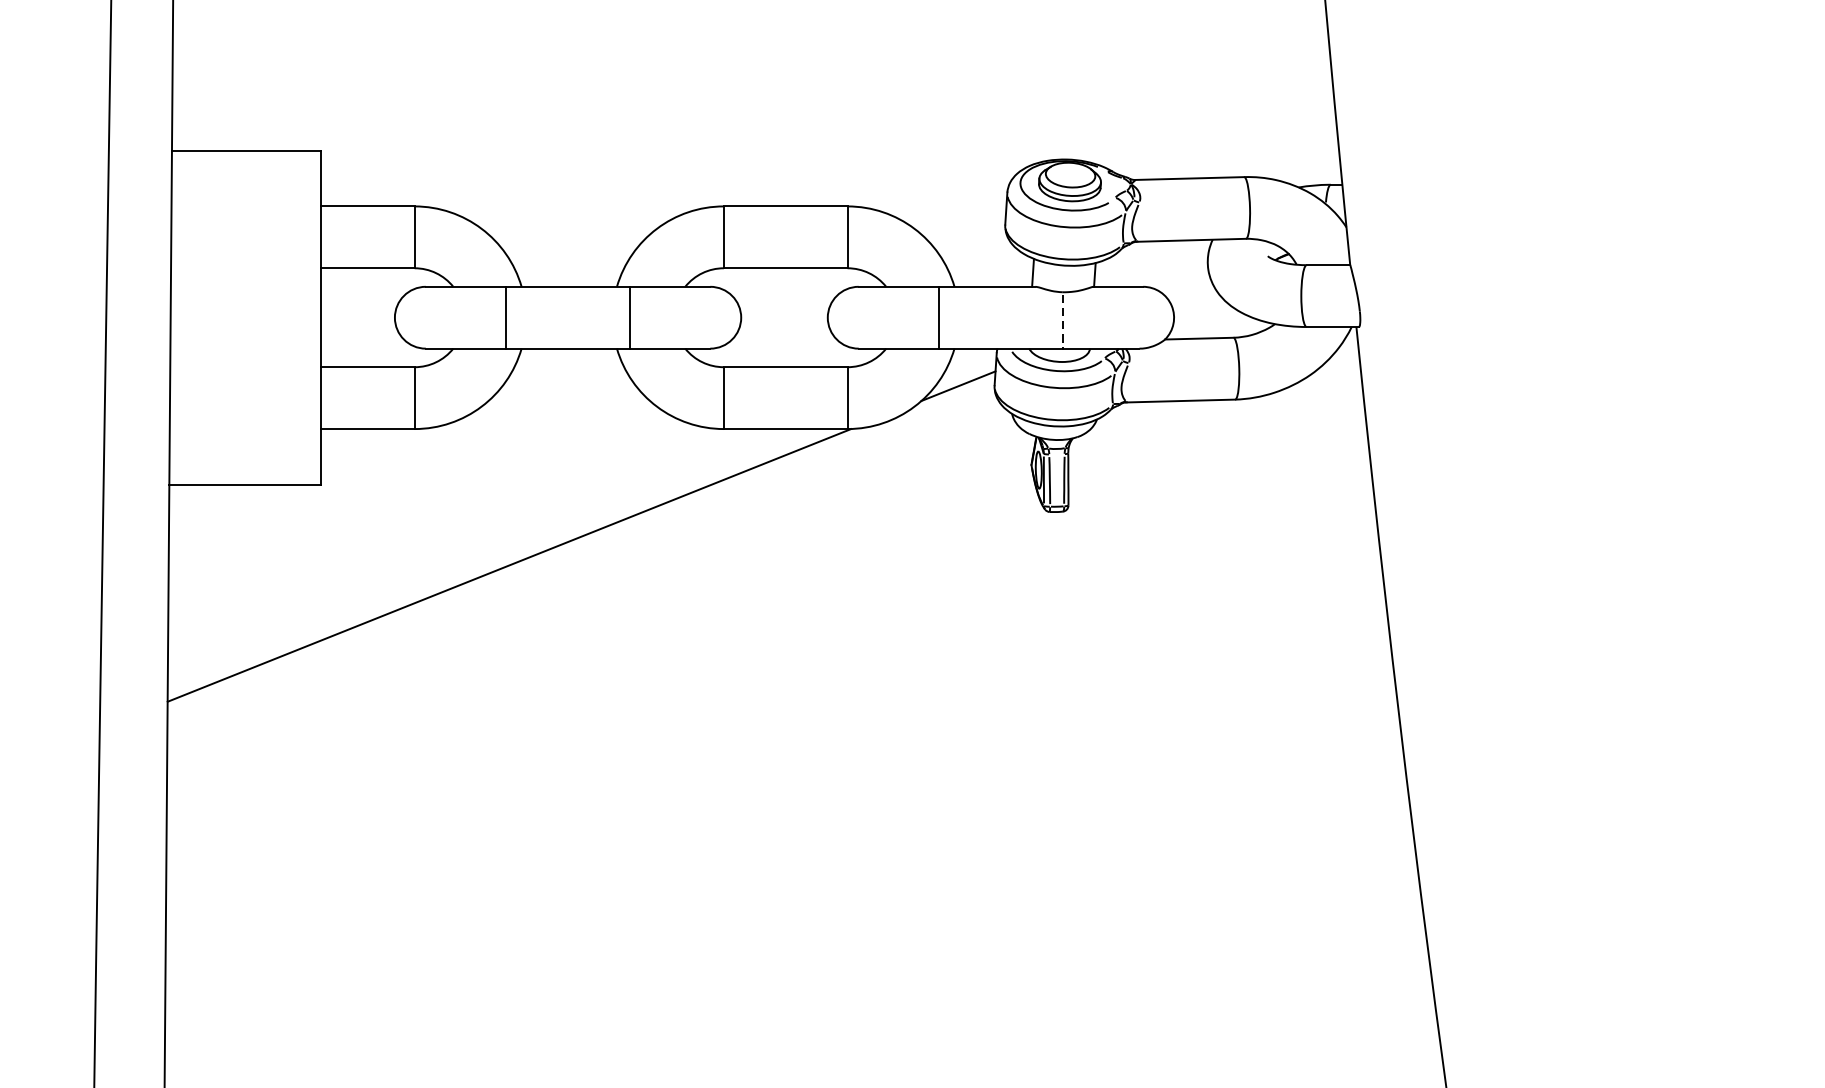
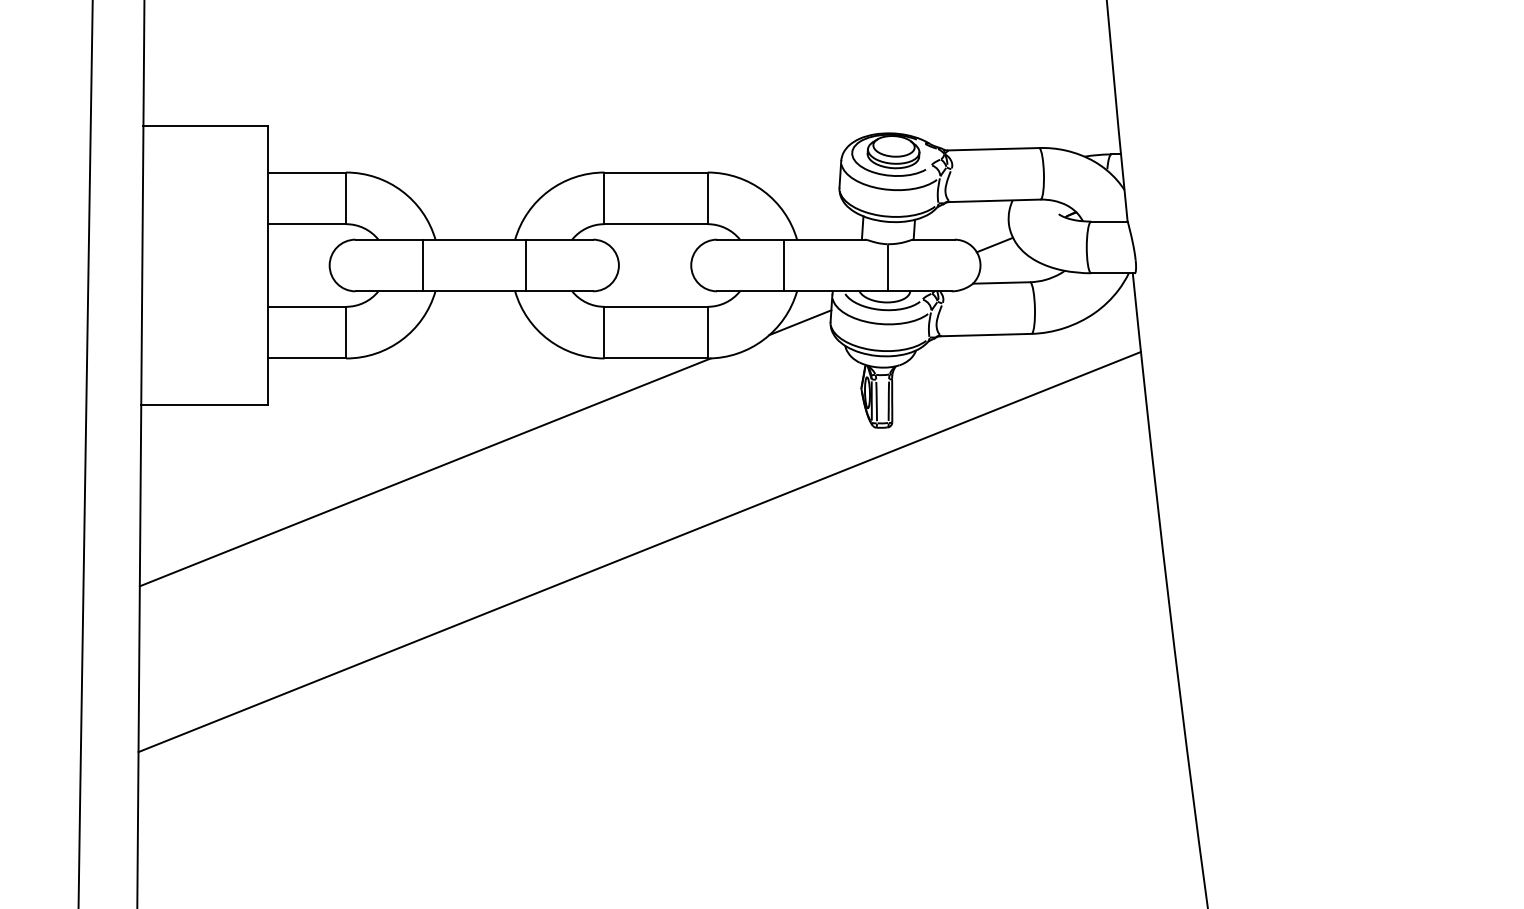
line: (1190, 292) -> (994, 244), added
line: (1062, 322) -> (887, 269), dashed -> solid
line: (765, 660) -> (639, 551), added

